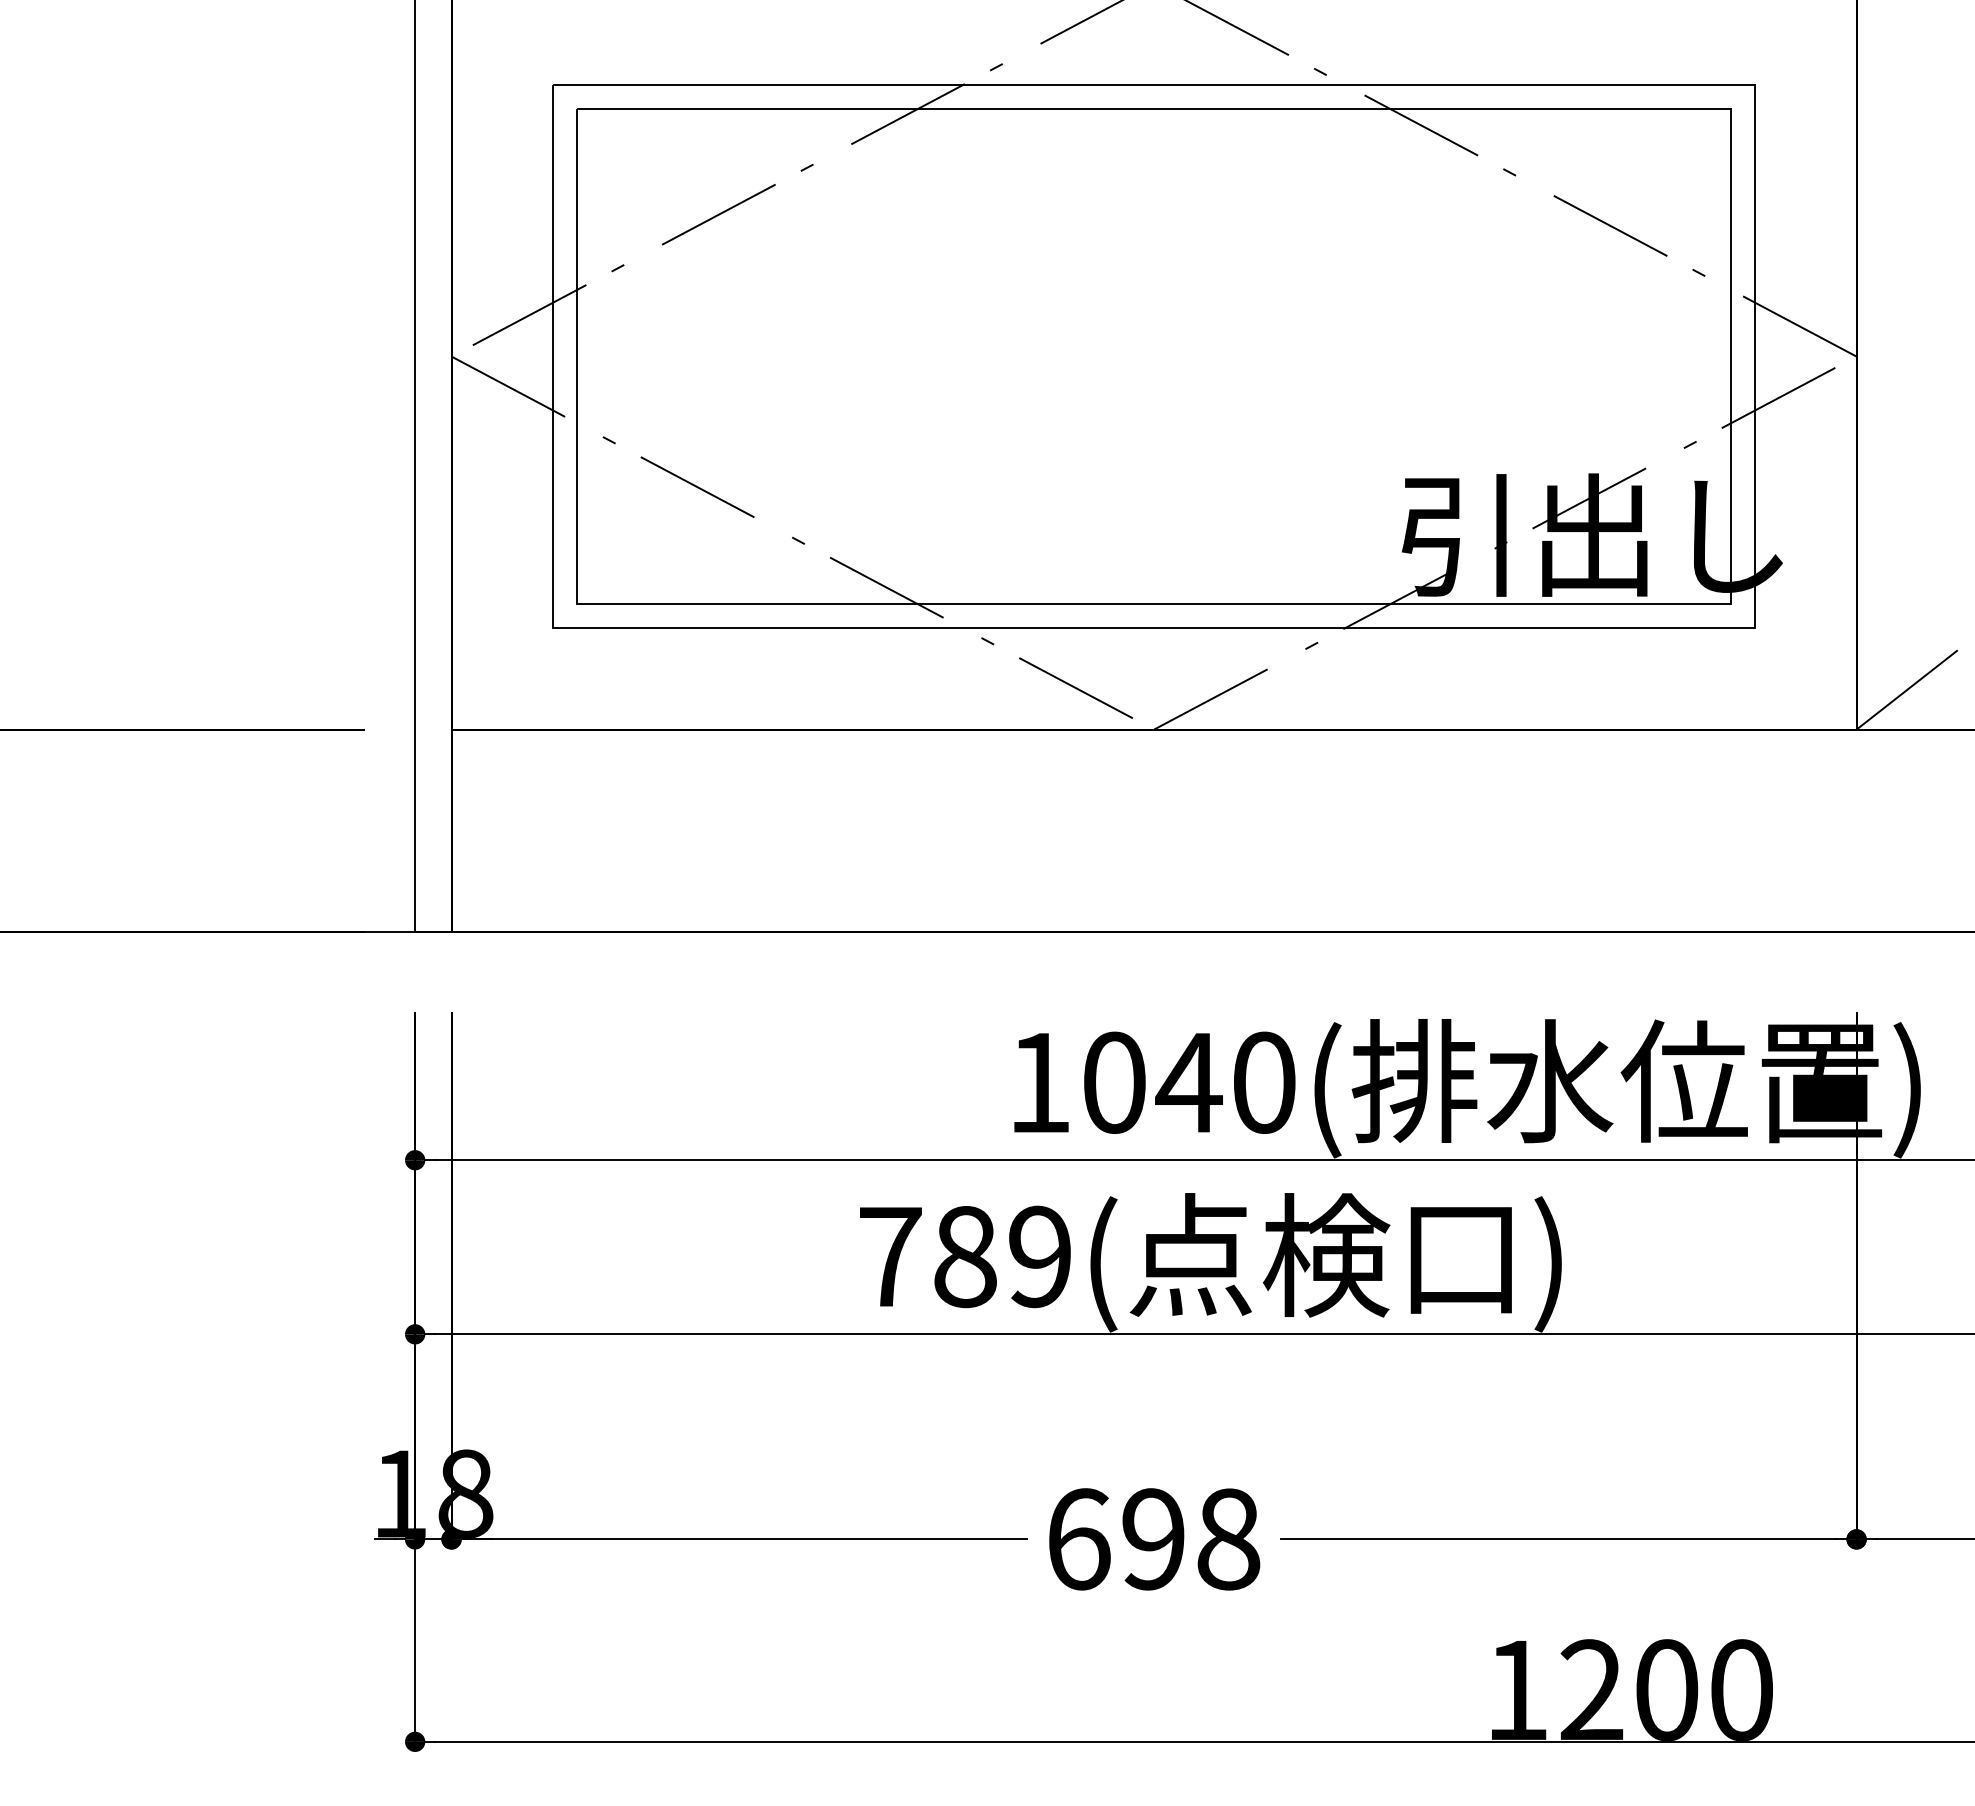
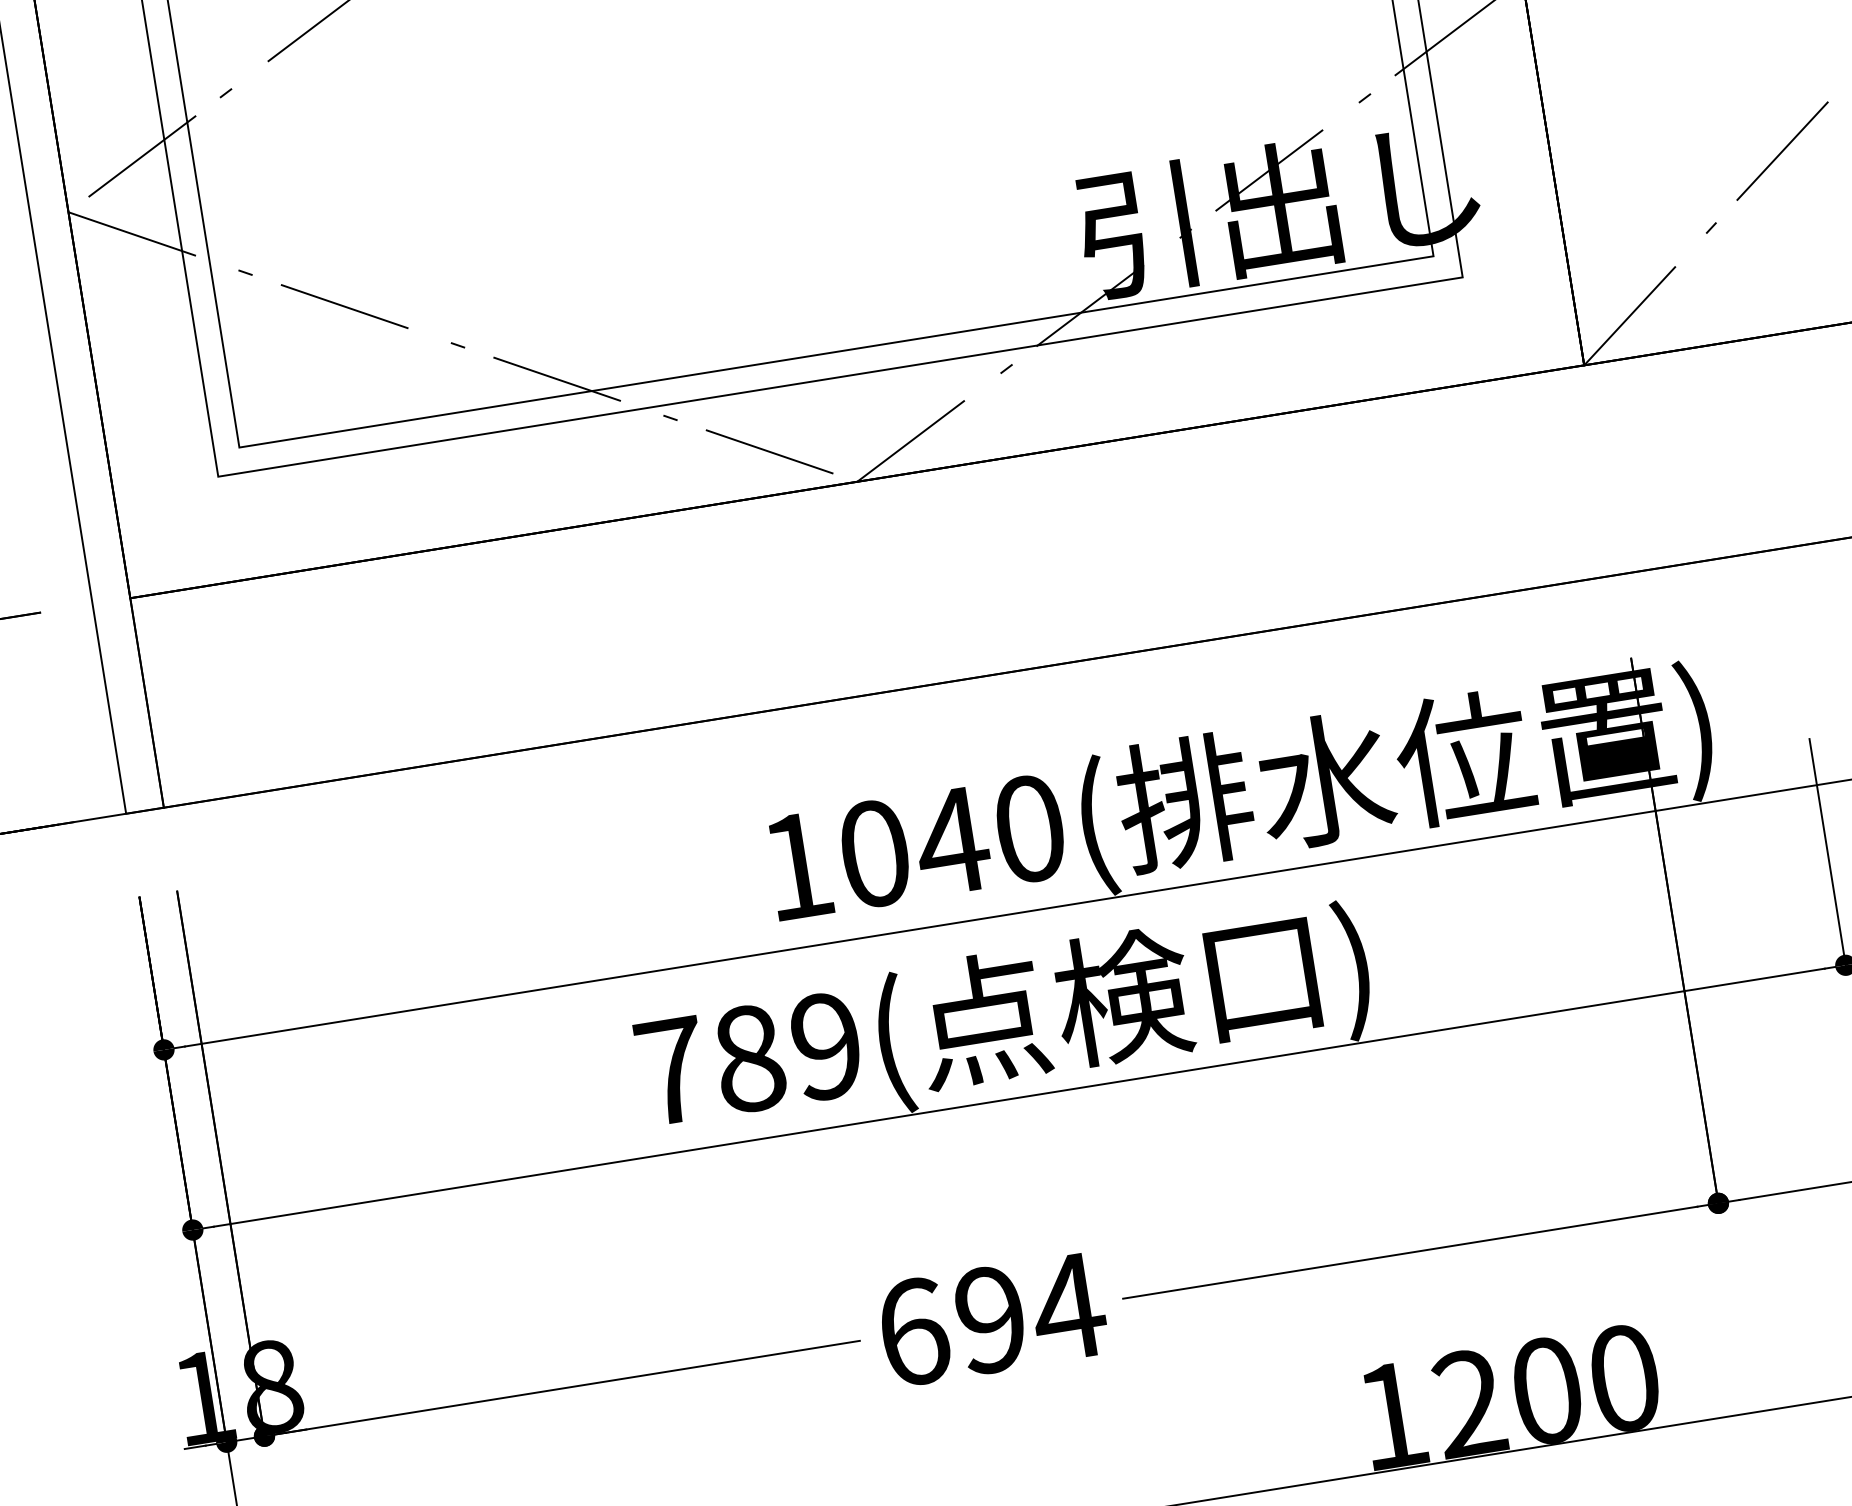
text: (1228, 1539) -> (1068, 1307), 698 -> 694

